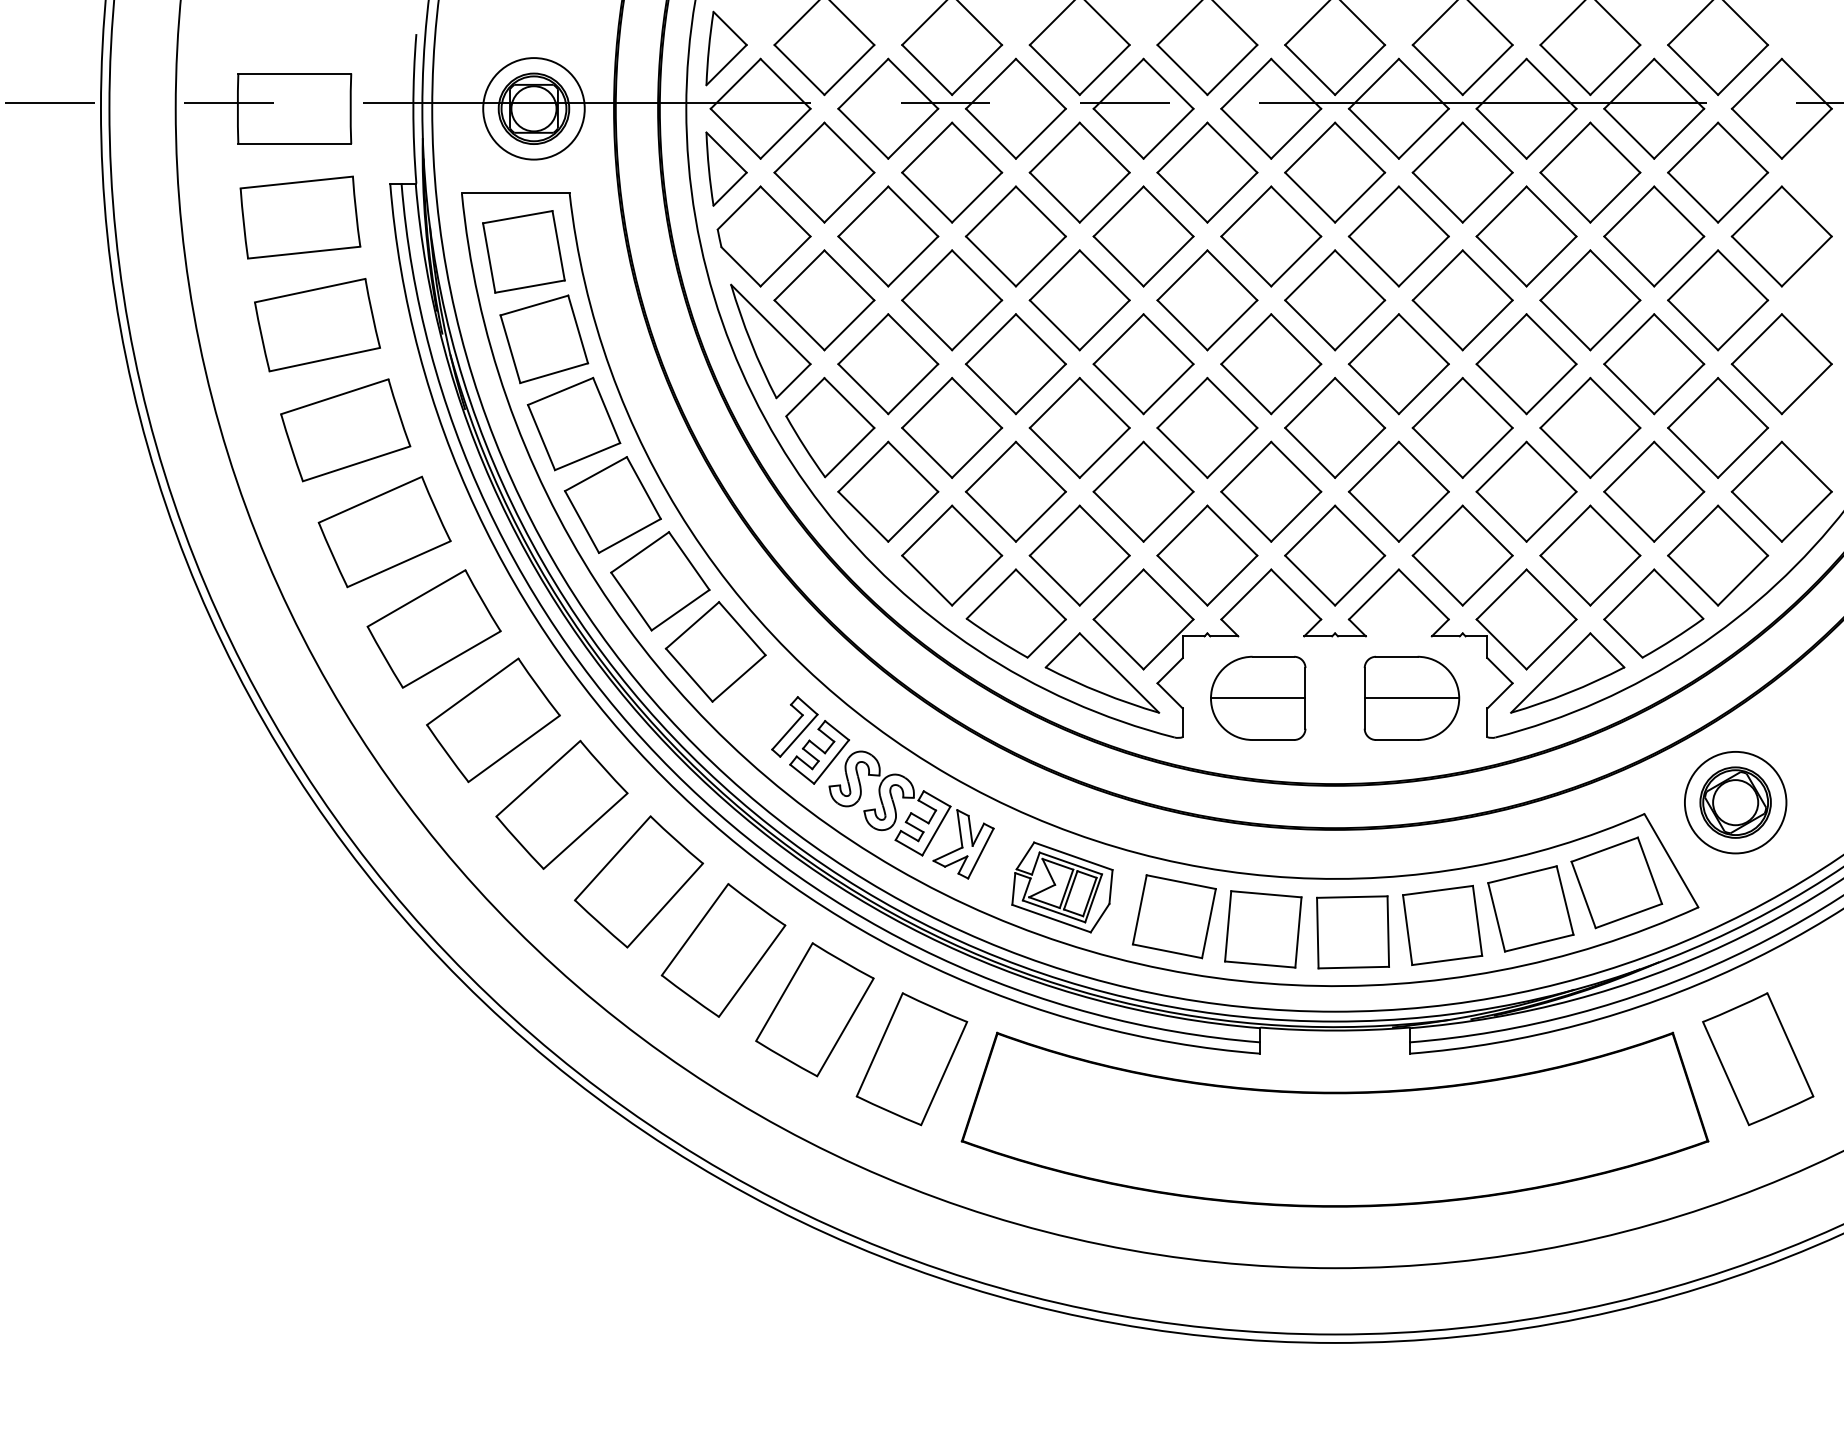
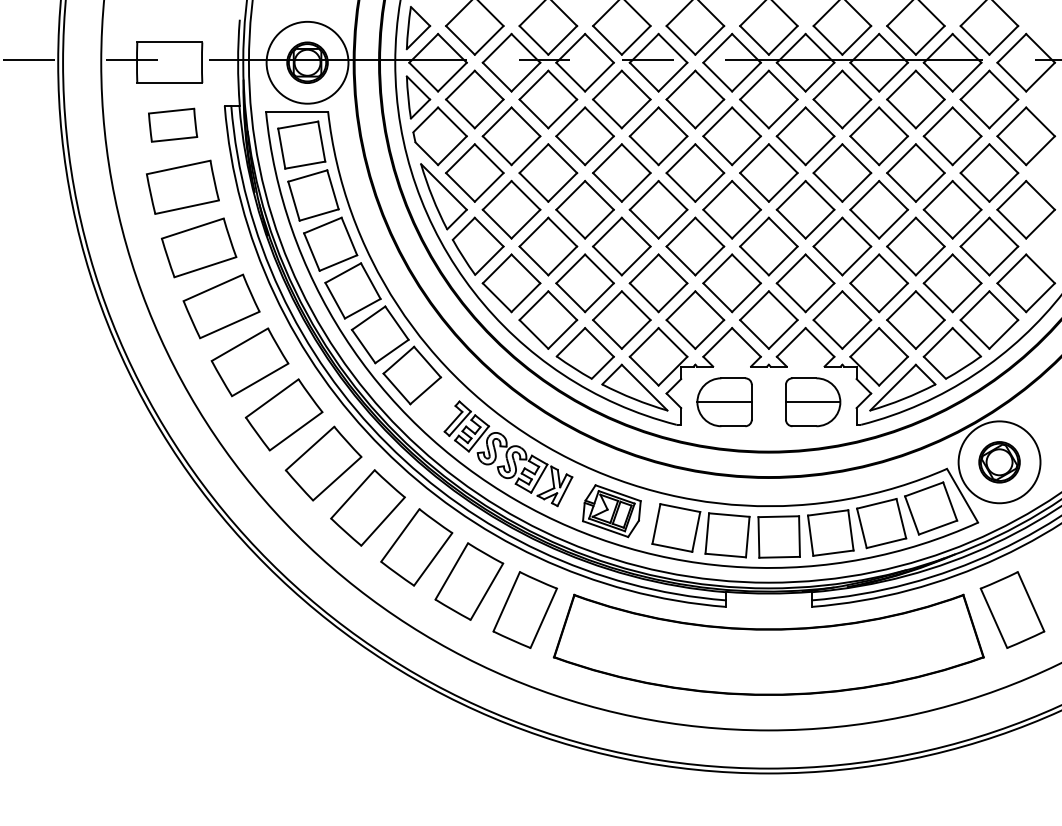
circle: (533, 108) -> (307, 62), size x1.4
part: (299, 216) -> (172, 124), size x0.7
circle: (1735, 802) -> (999, 462), size x1.4

